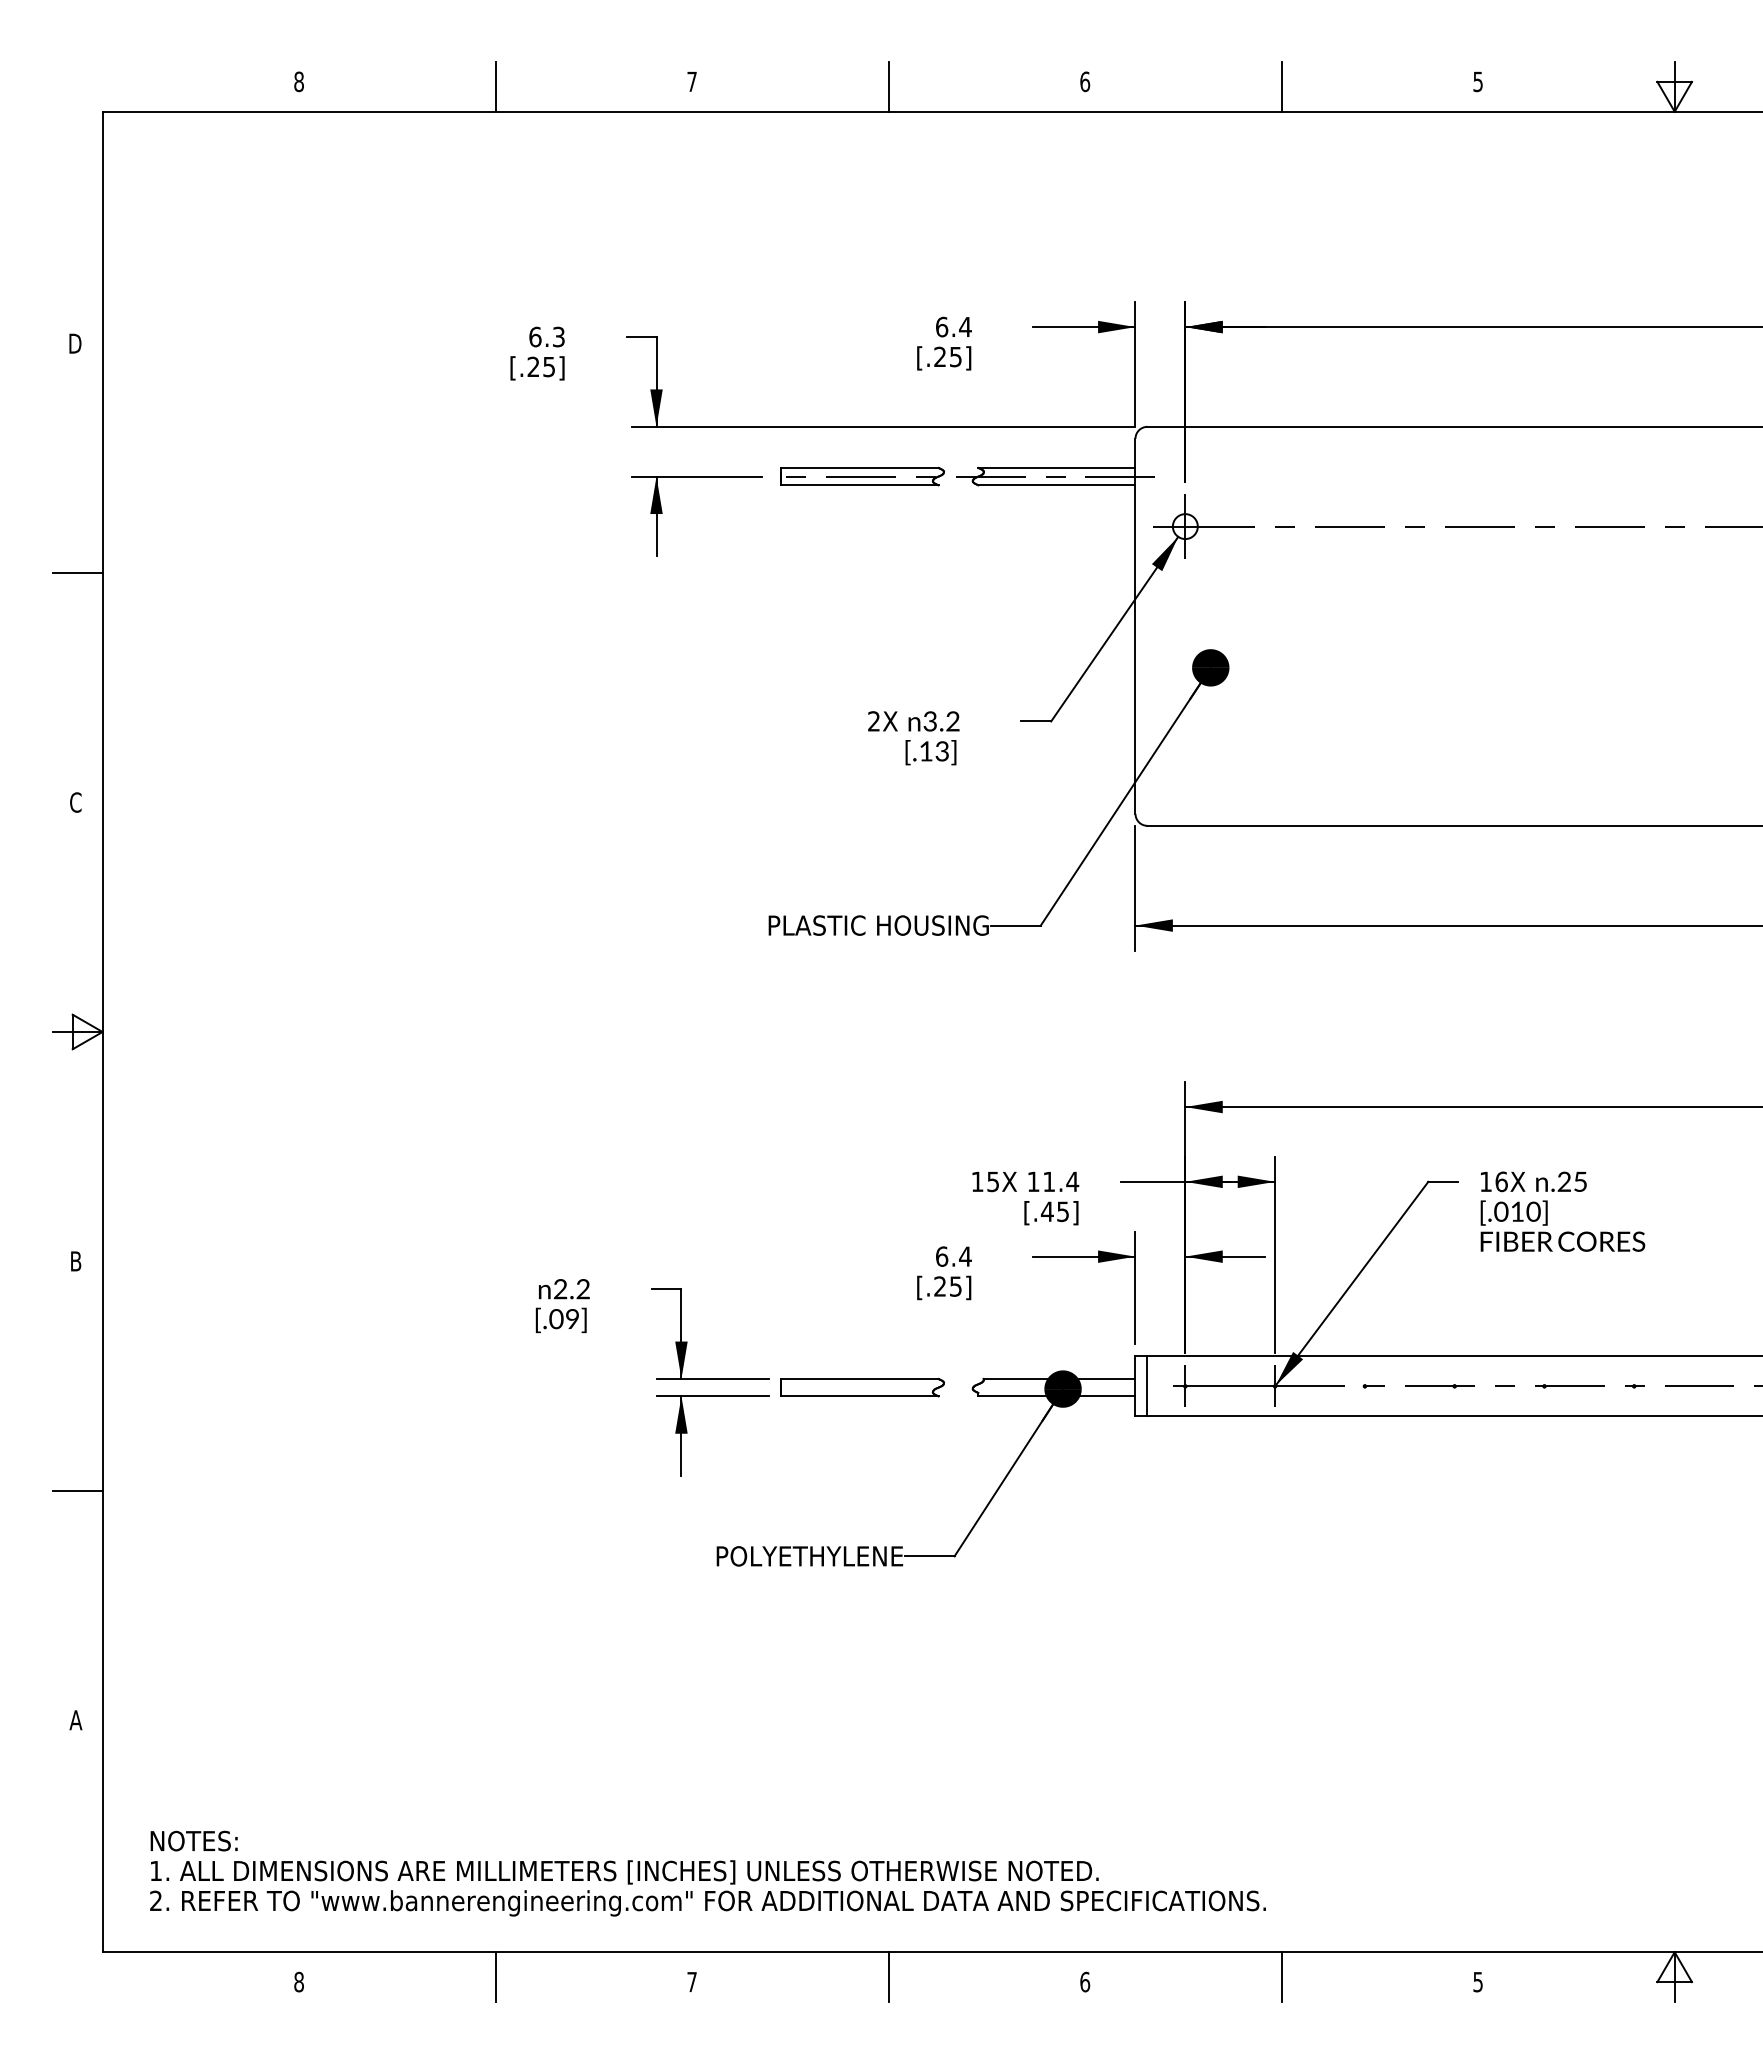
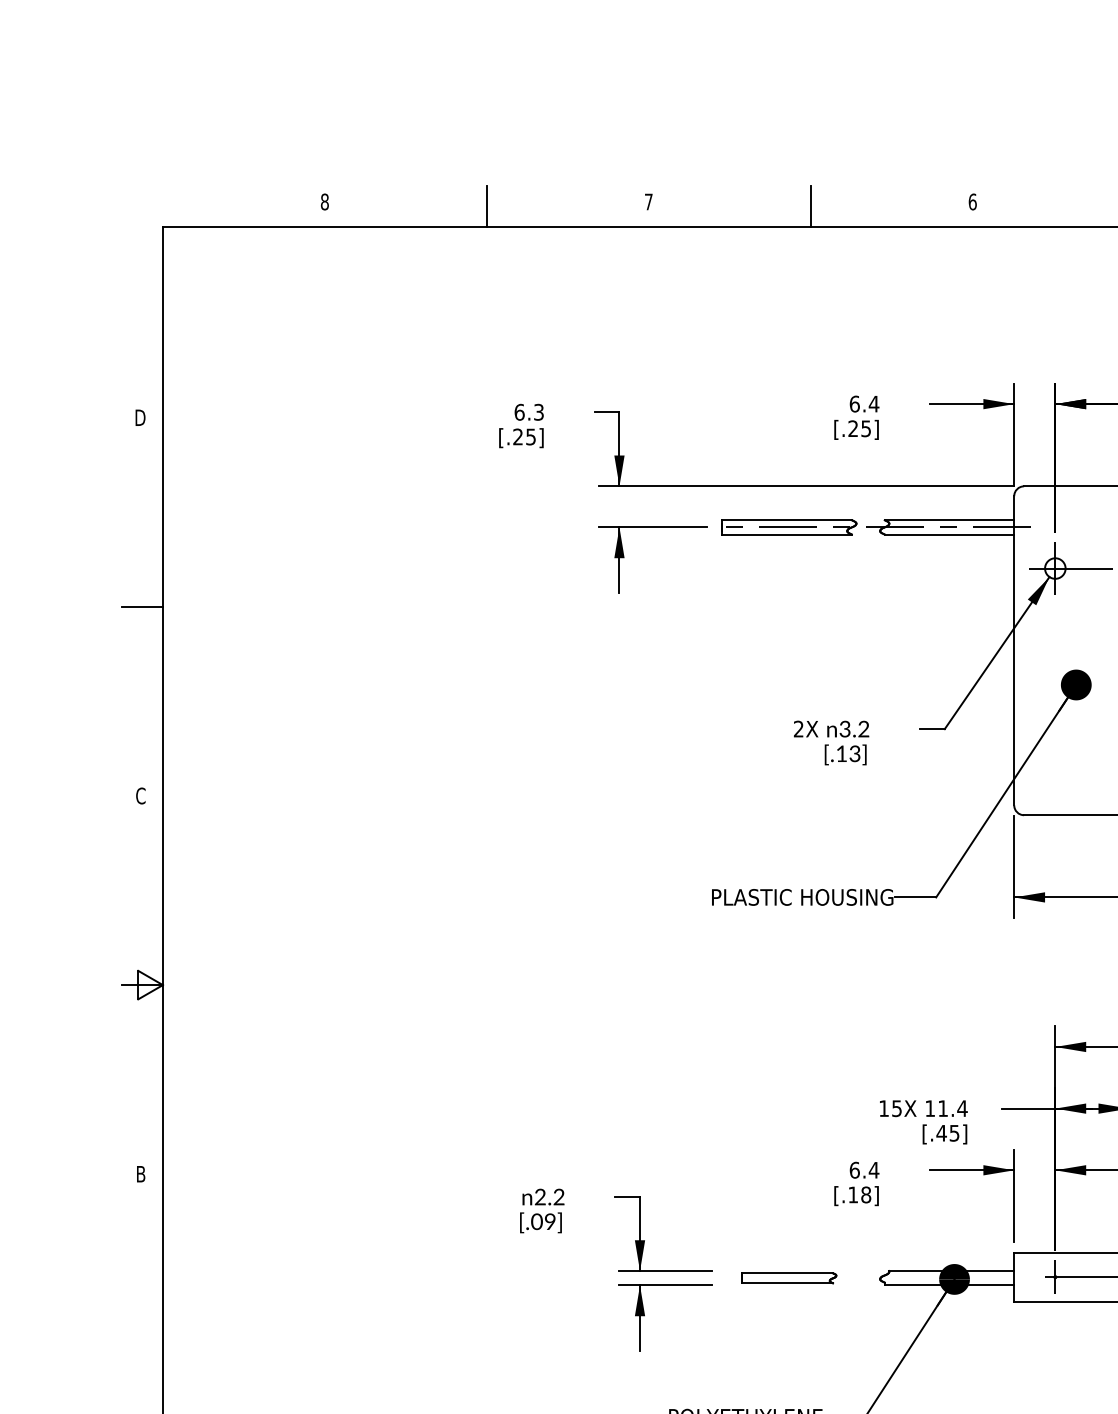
text: (947, 1286) -> (859, 1194), [.25] -> [.18]
line: (1147, 1386) -> (1024, 1277), removed
part: (862, 1387) -> (789, 1278), size x0.7
line: (77, 1490) -> (142, 1363), removed

